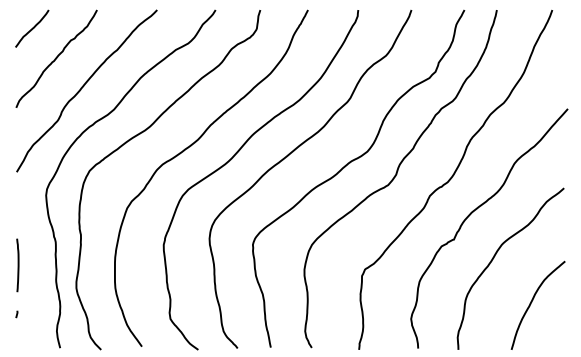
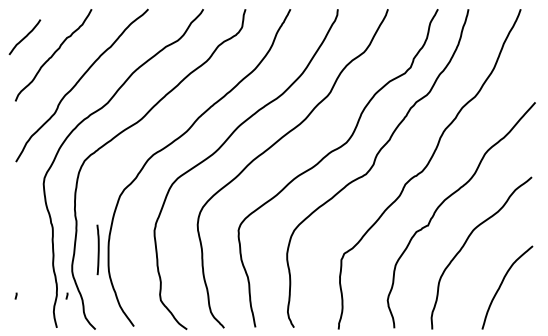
line: (32, 28) -> (25, 36), moved
line: (17, 265) -> (97, 249), moved
line: (70, 314) -> (66, 296), added

